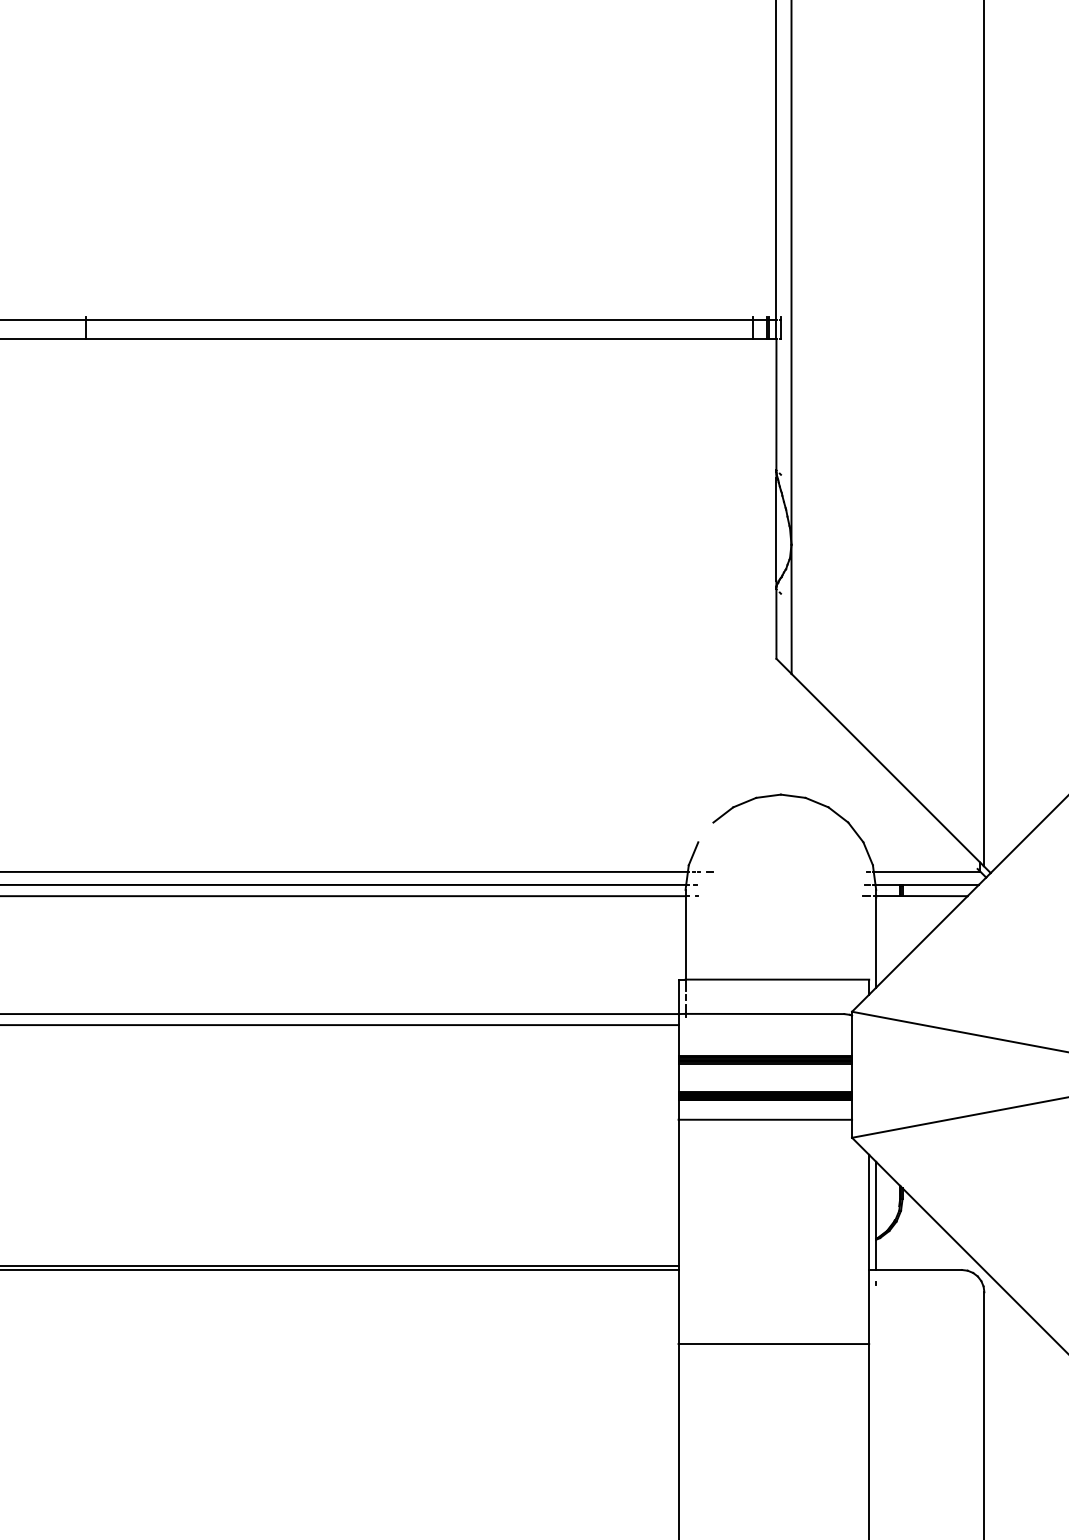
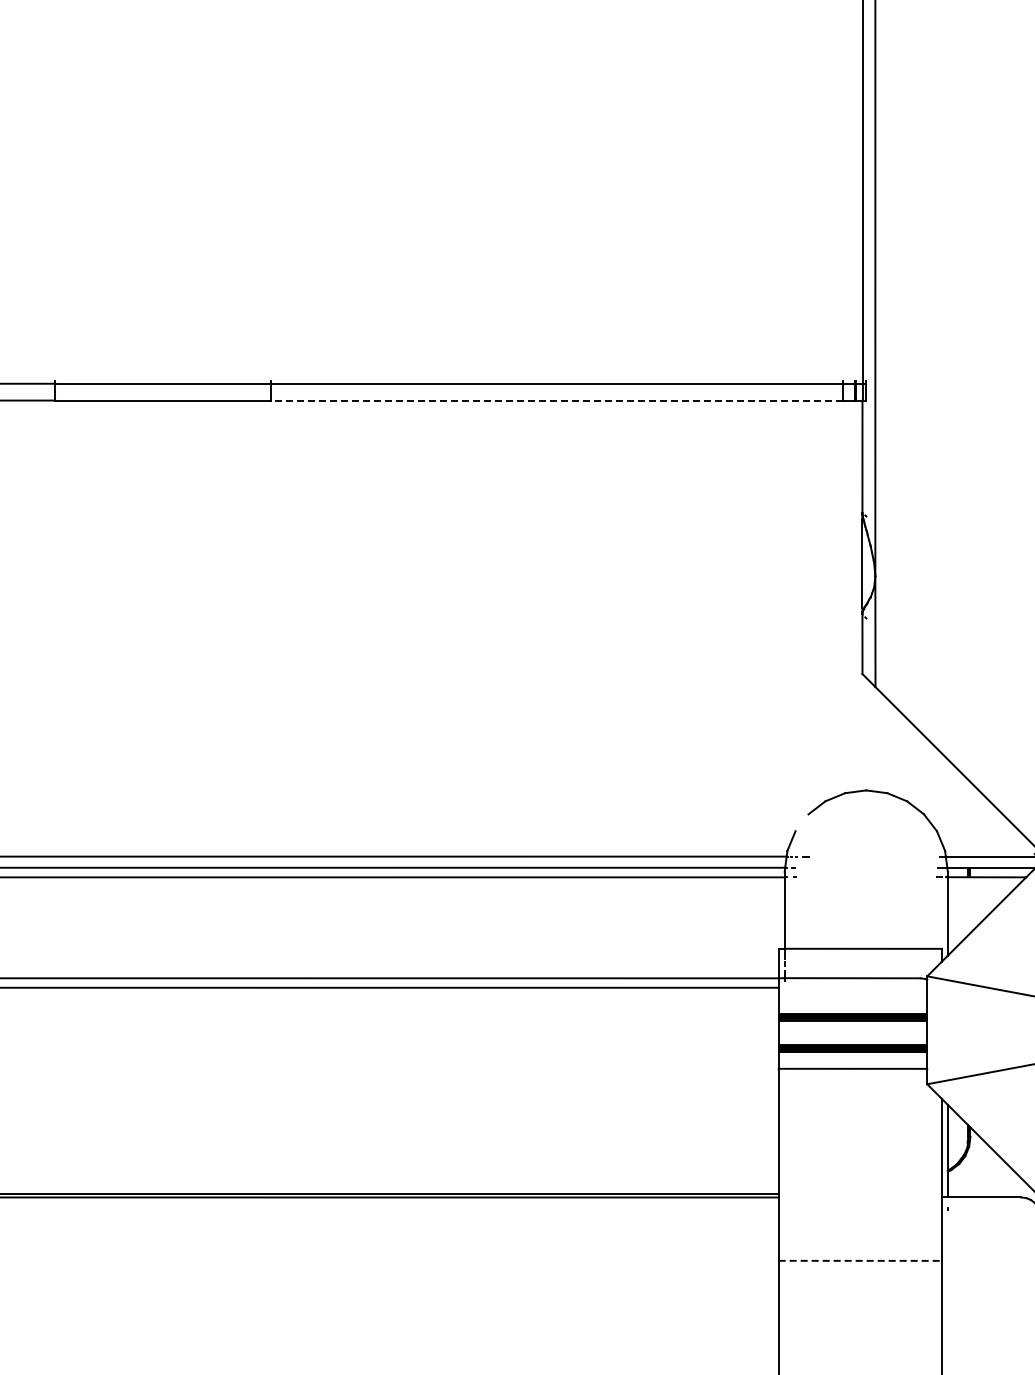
line: (419, 339) -> (556, 400), solid -> dashed
line: (774, 1343) -> (860, 1260), solid -> dashed

